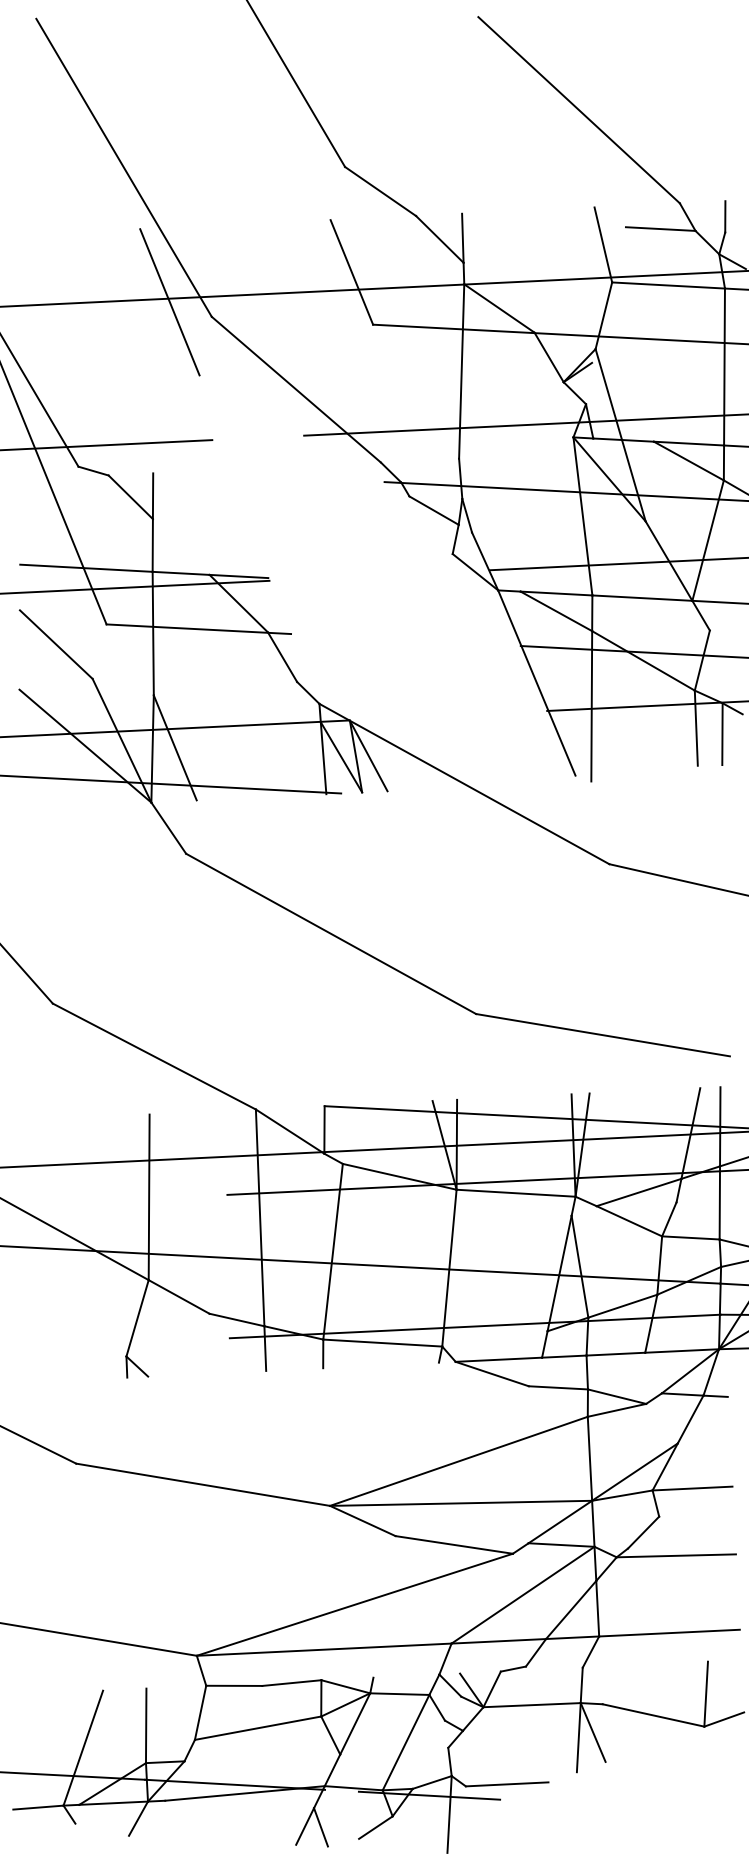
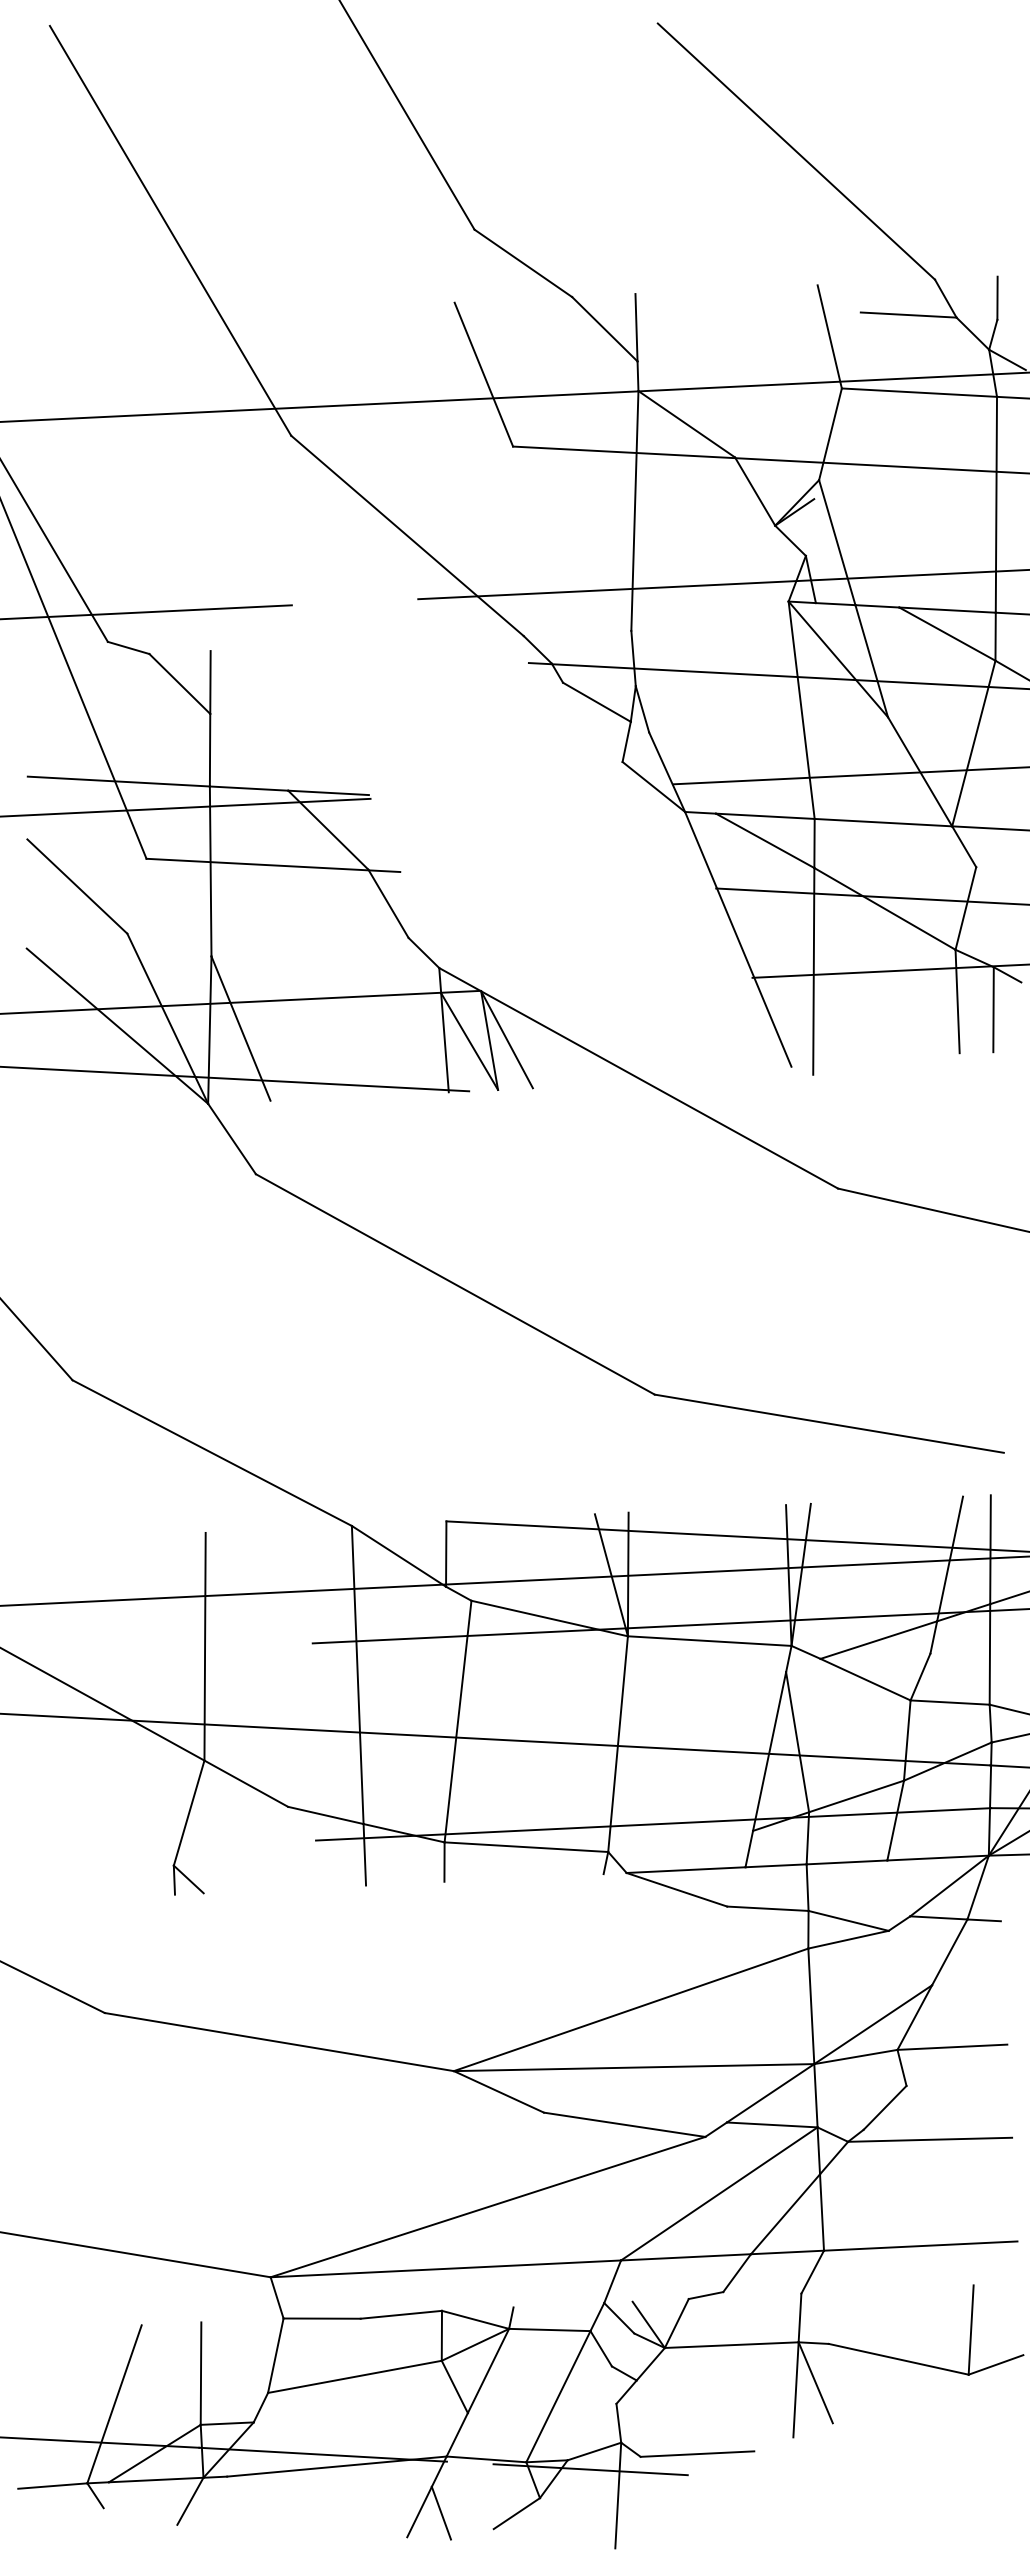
line: (169, 302) -> (233, 415), removed

